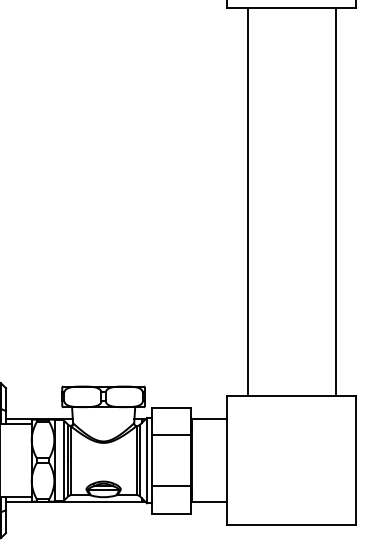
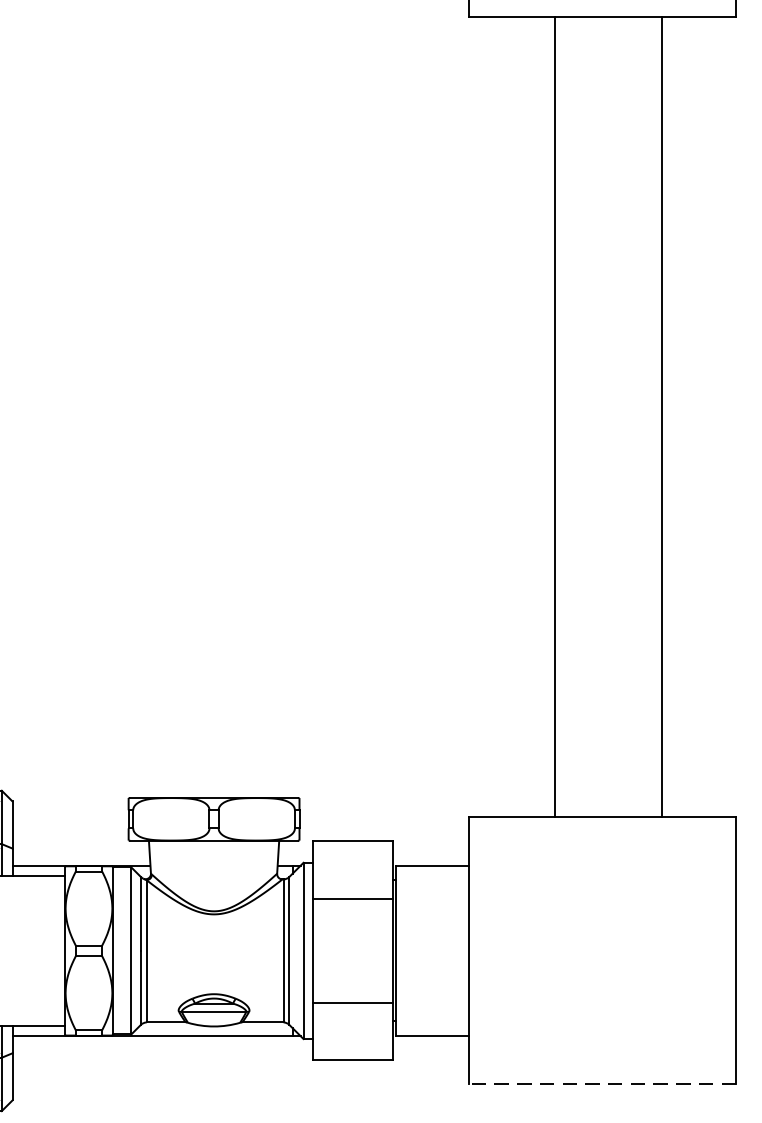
line: (247, 201) -> (554, 415), moved
line: (335, 201) -> (661, 415), moved
line: (291, 525) -> (601, 1084), solid -> dashed

